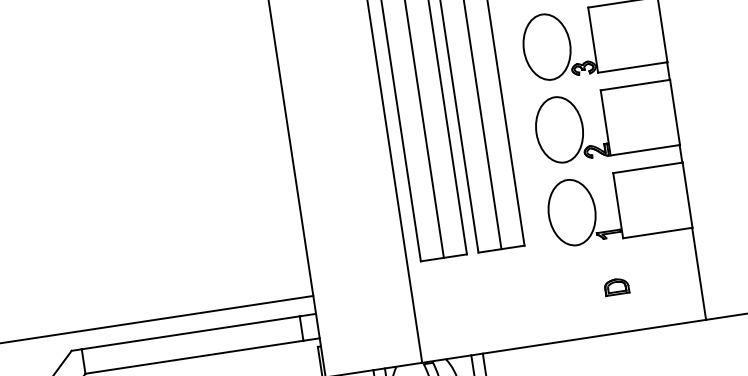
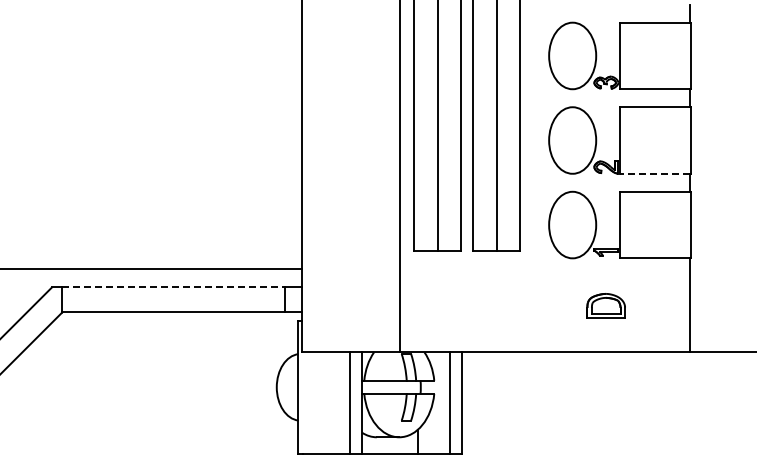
line: (644, 150) -> (654, 173), solid -> dashed
part: (616, 286) -> (605, 305), size x1.6
line: (191, 332) -> (174, 287), solid -> dashed

